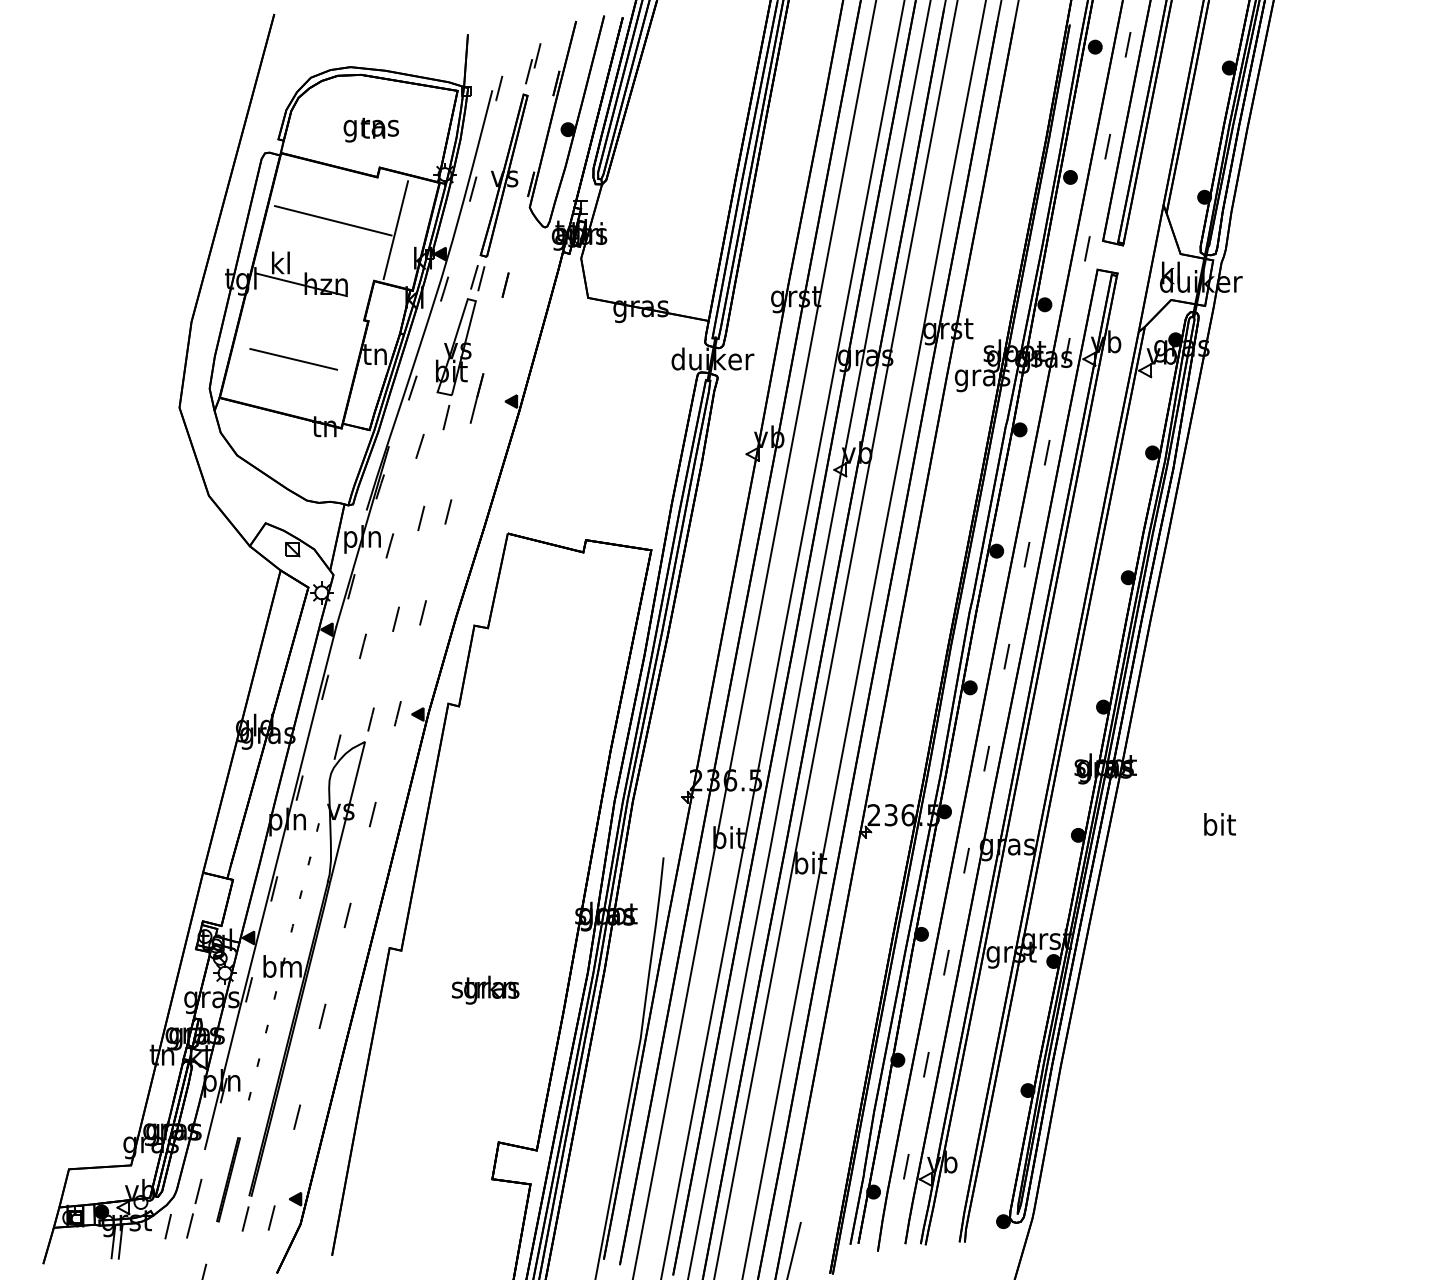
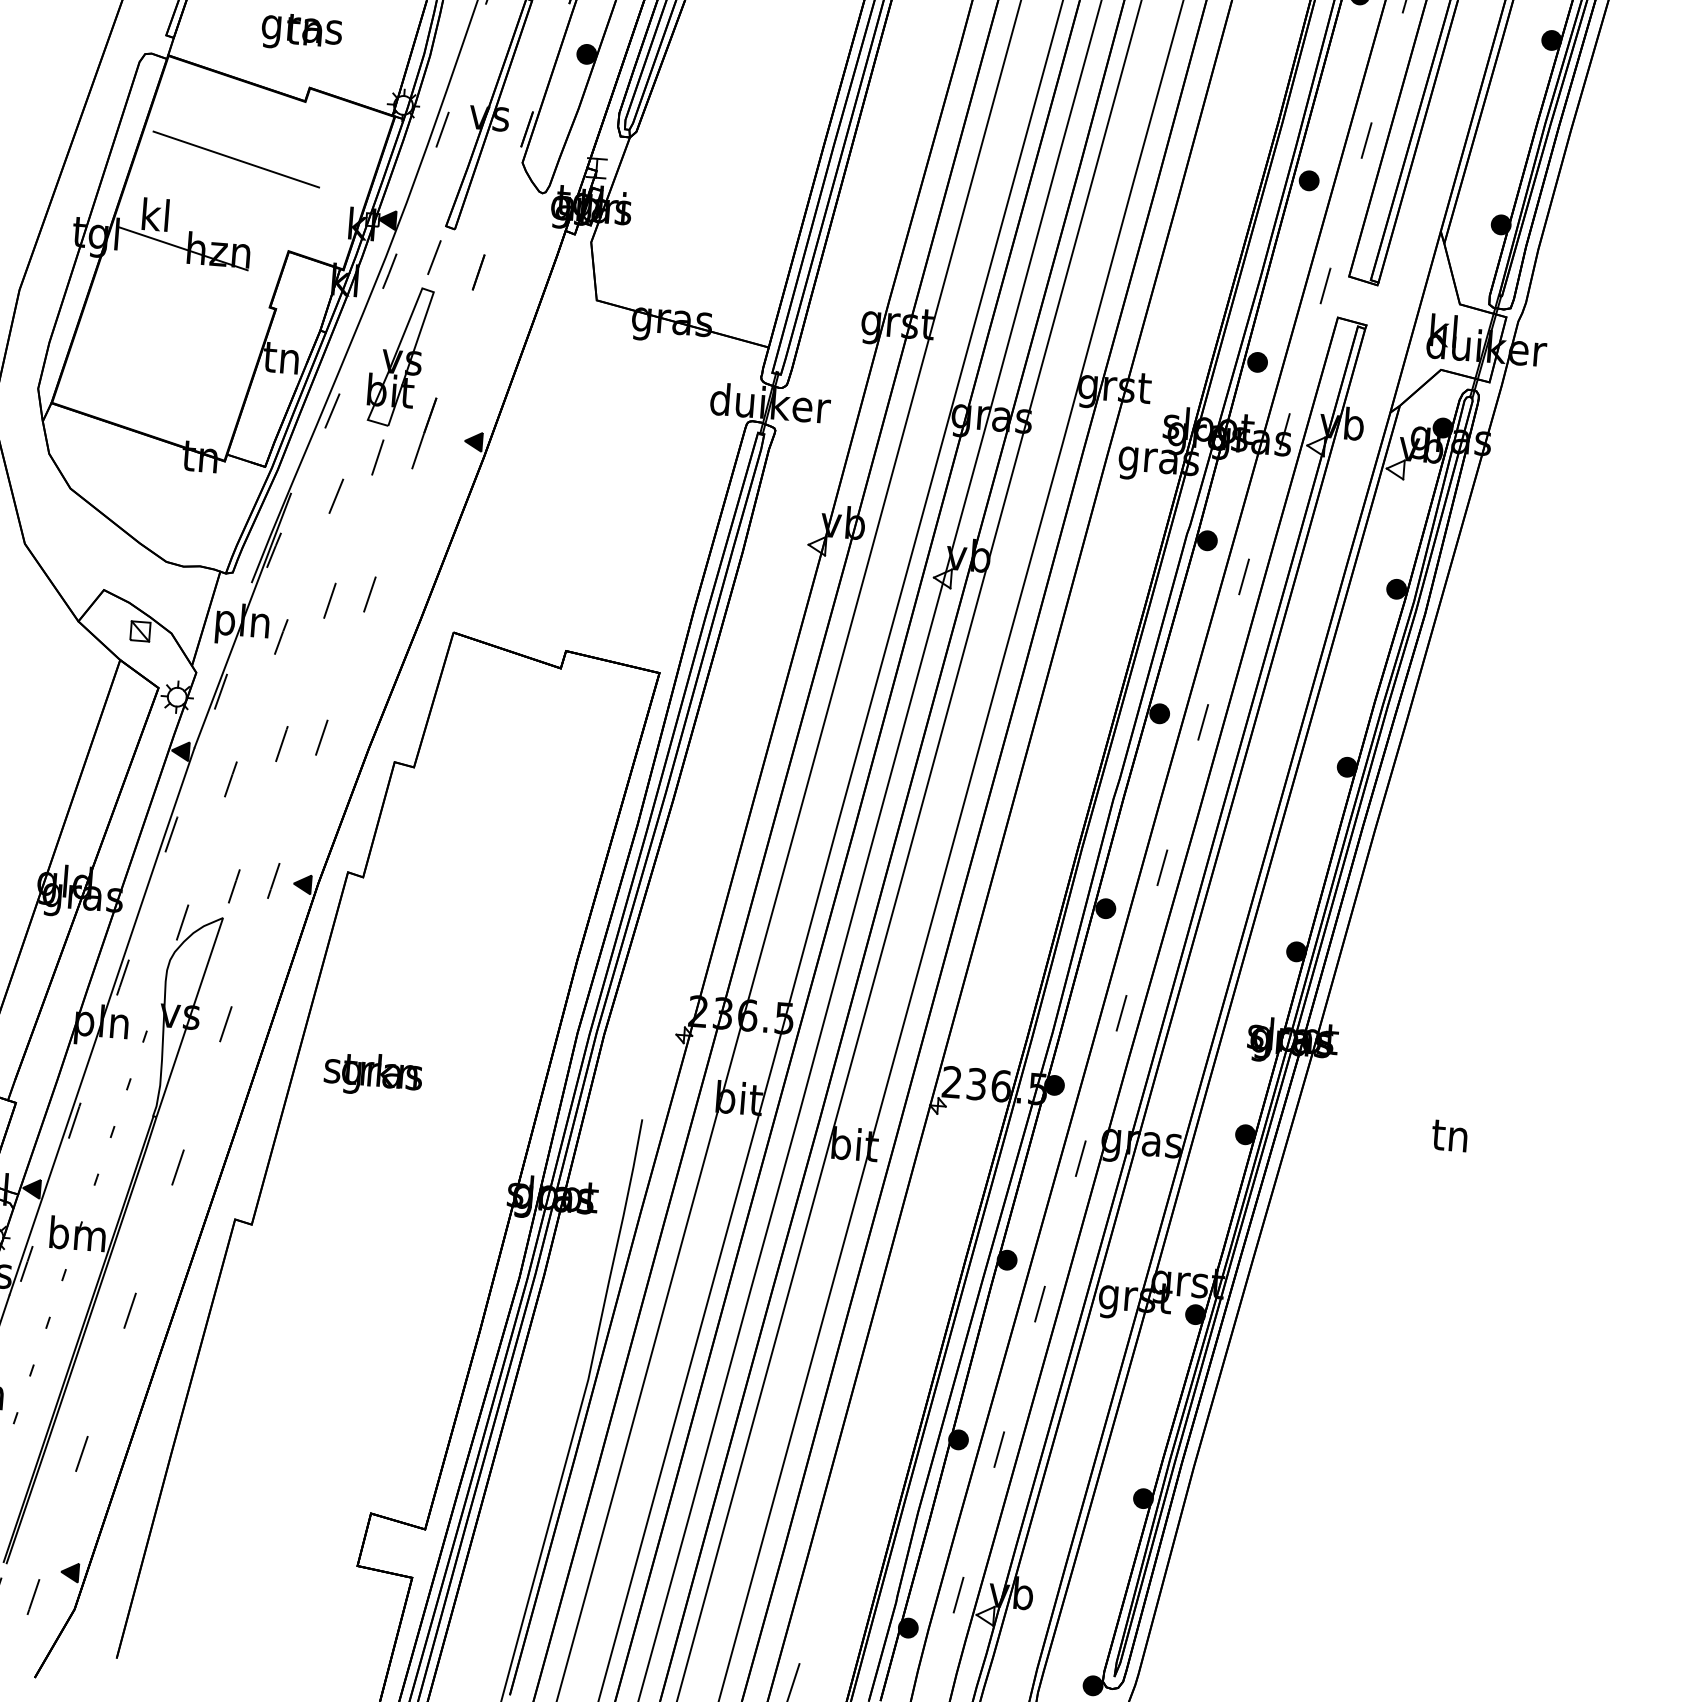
line: (395, 230) -> (325, 180), removed
line: (481, 278) -> (444, 260), removed
line: (293, 359) -> (162, 355), removed
text: (1219, 824) -> (1451, 1135), bit -> tn
text: (485, 989) -> (373, 1073), moved

